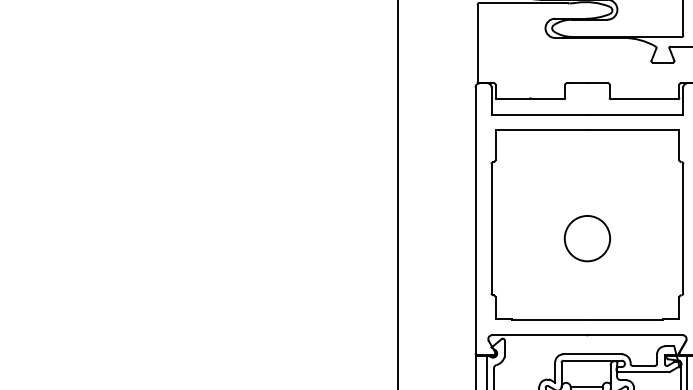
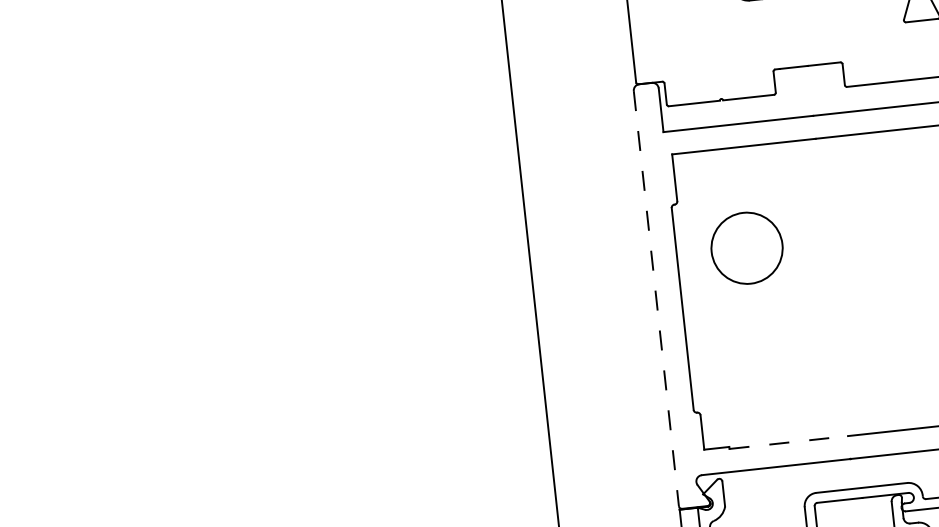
line: (475, 220) -> (656, 298), solid -> dashed
circle: (586, 238) -> (745, 248), moved
line: (549, 320) -> (788, 442), solid -> dashed

